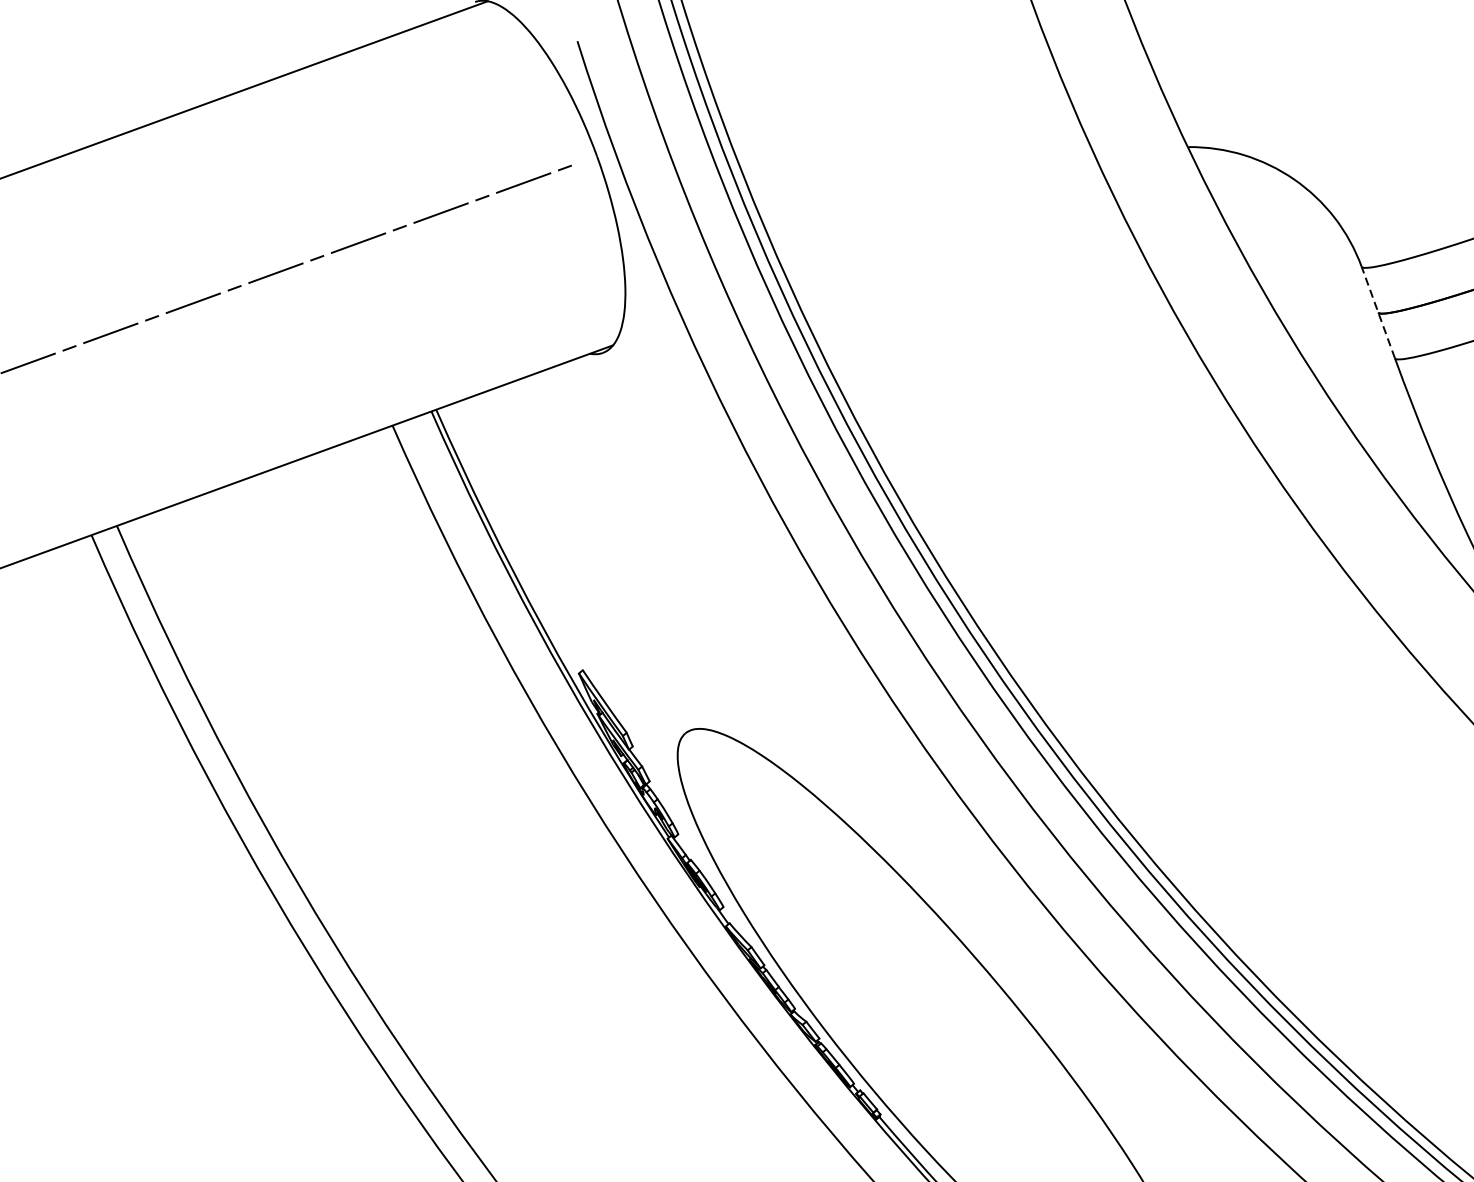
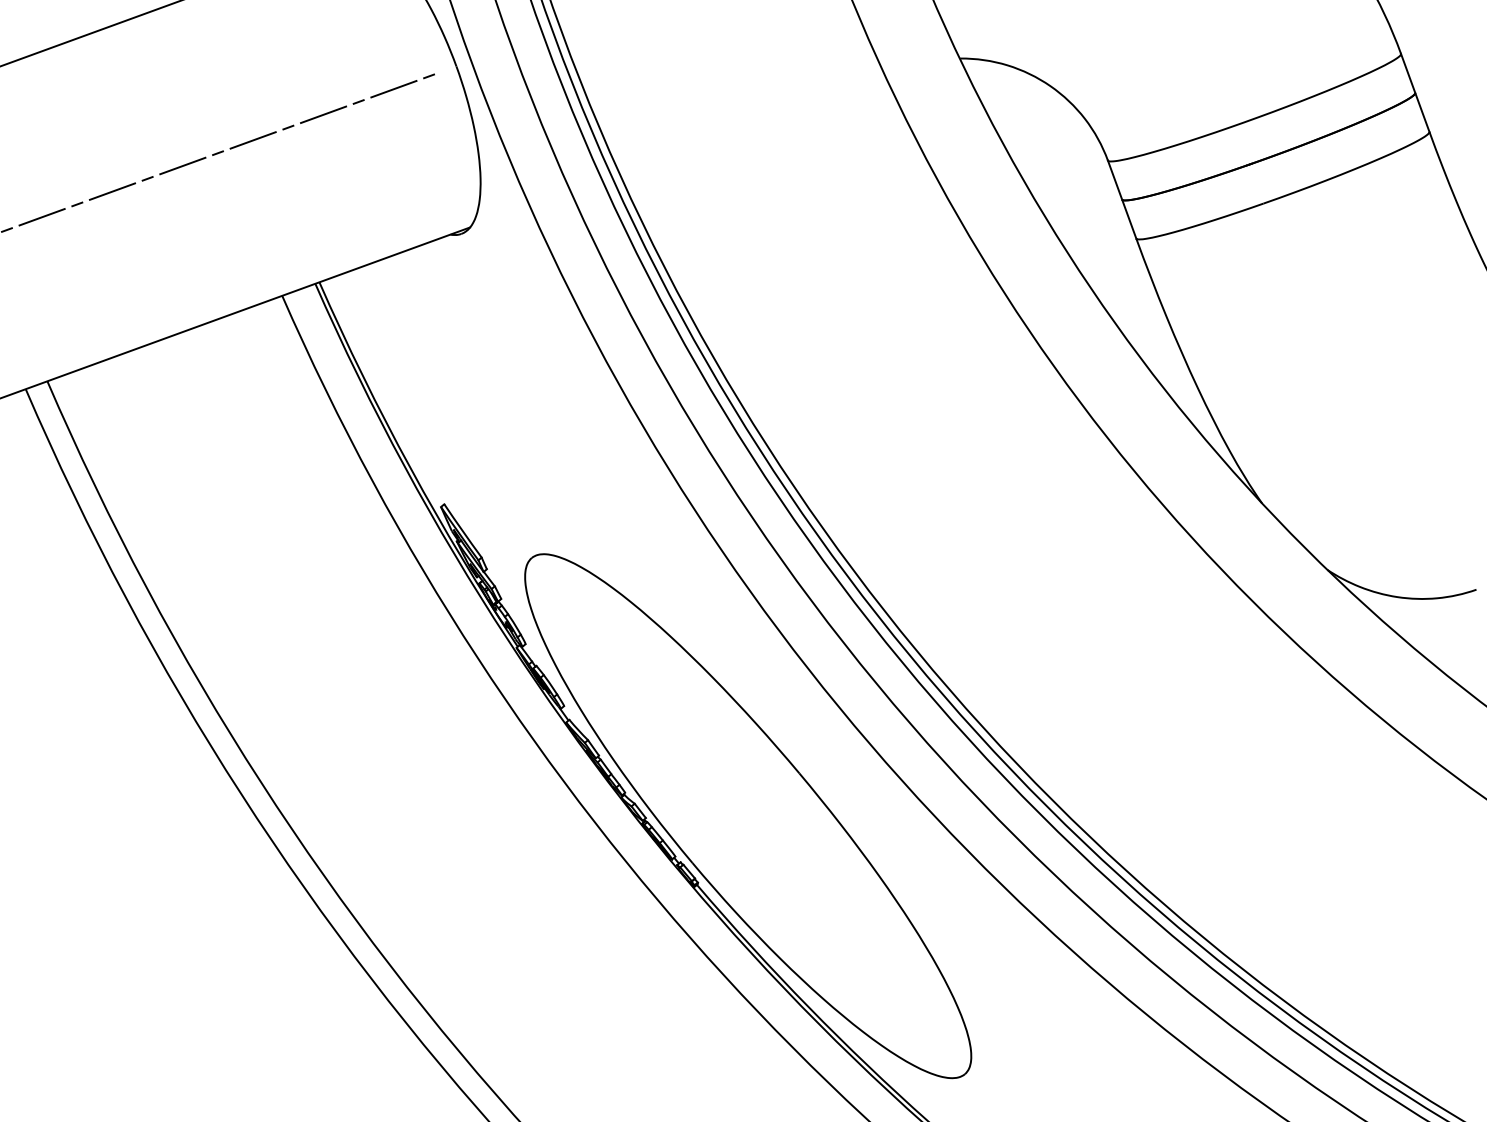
line: (1377, 312) -> (1121, 199), dashed -> solid

